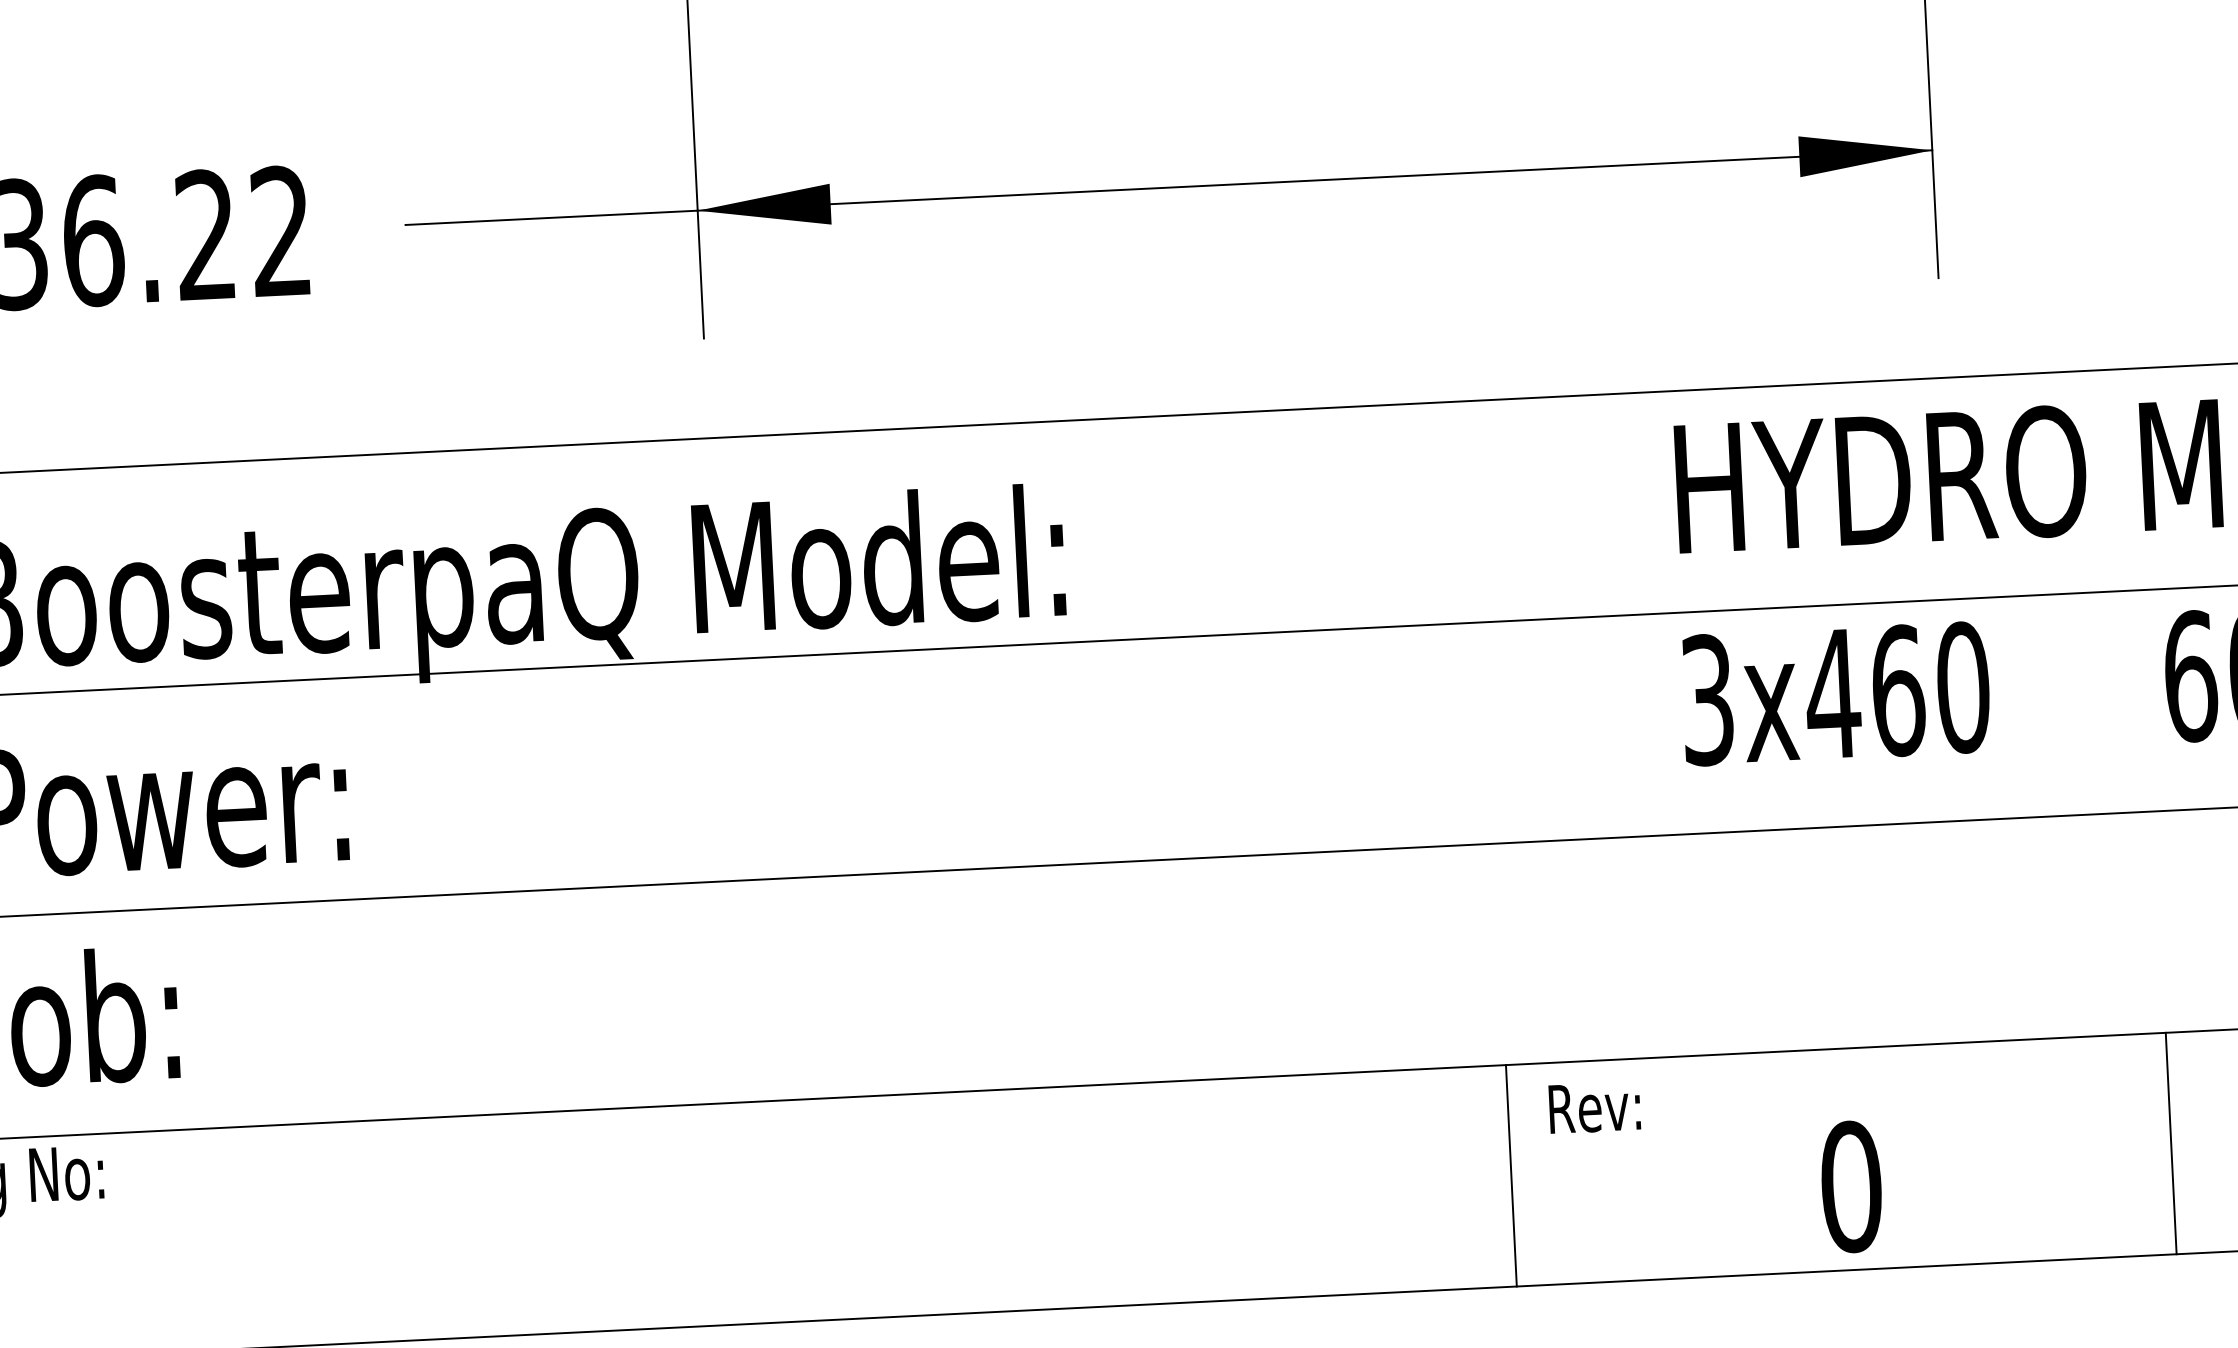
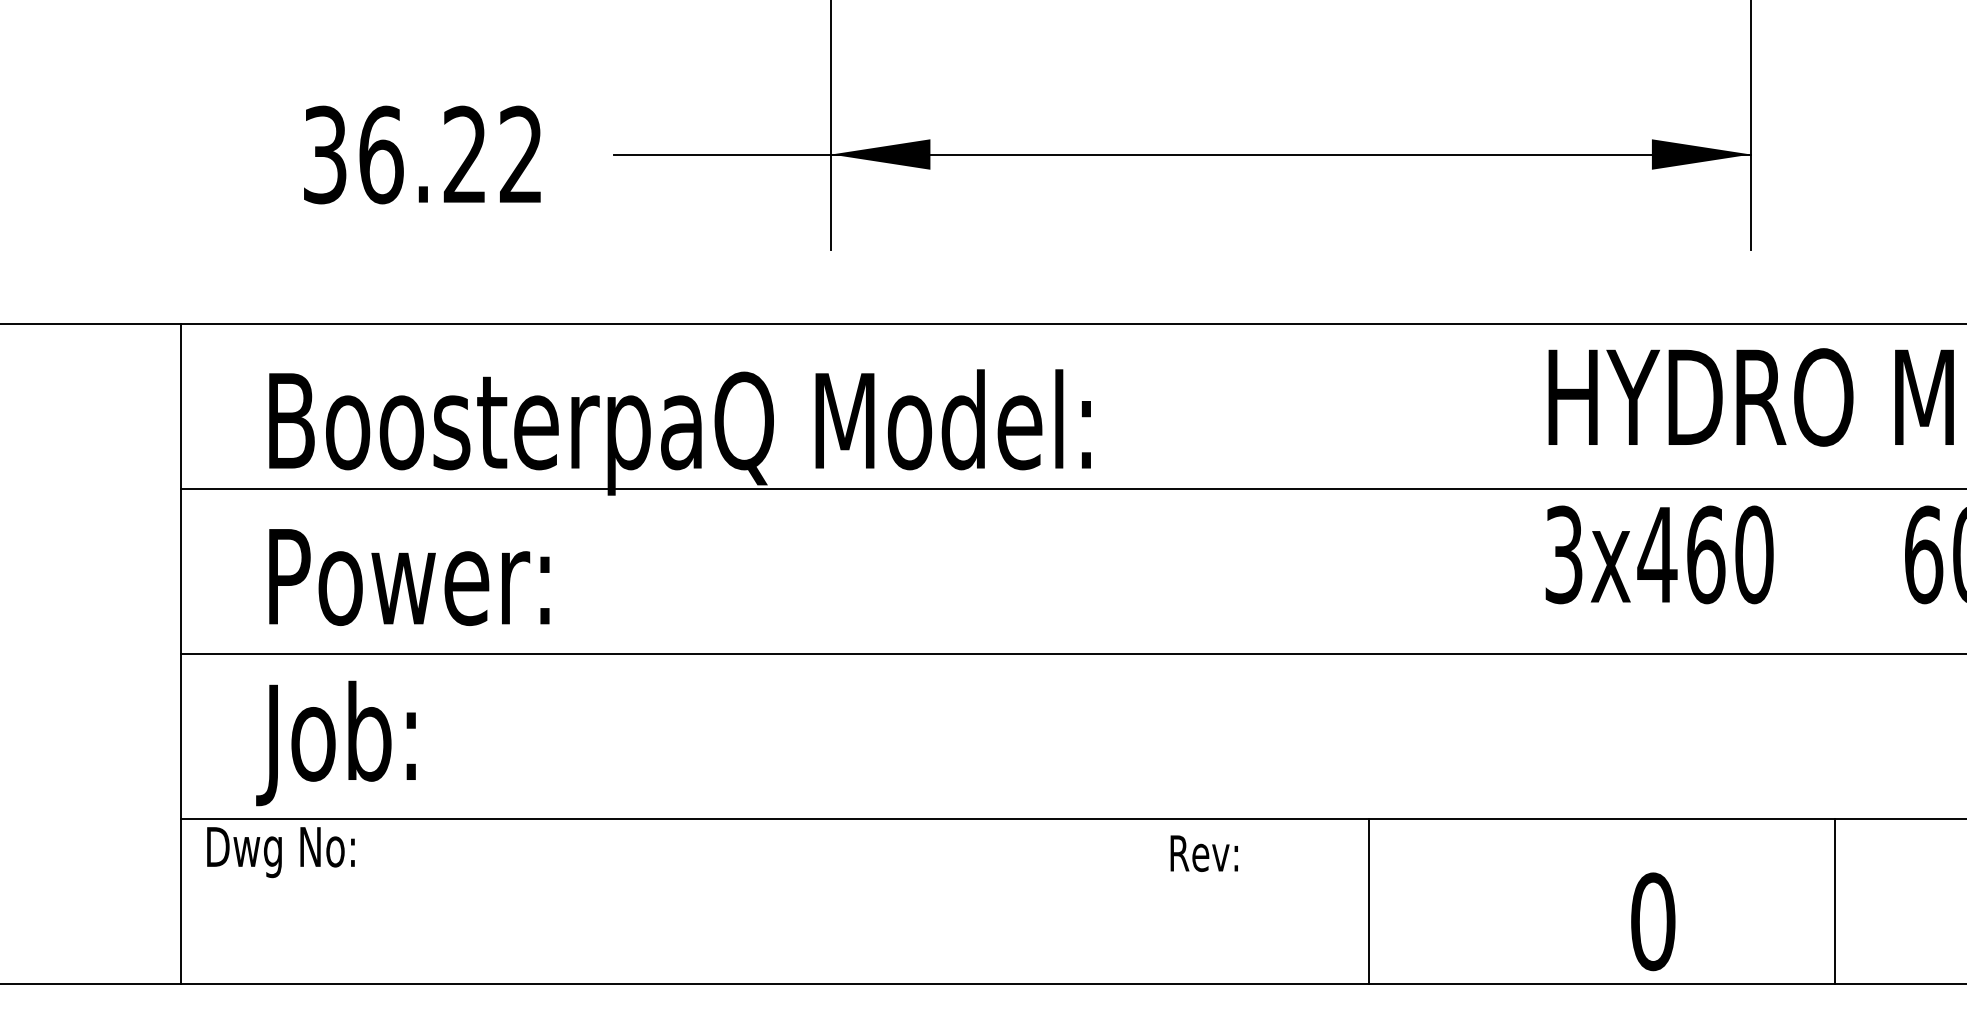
text: (1593, 1107) -> (1203, 853), moved
line: (2171, 1142) -> (1835, 900), moved
line: (1510, 1174) -> (1368, 900), moved

